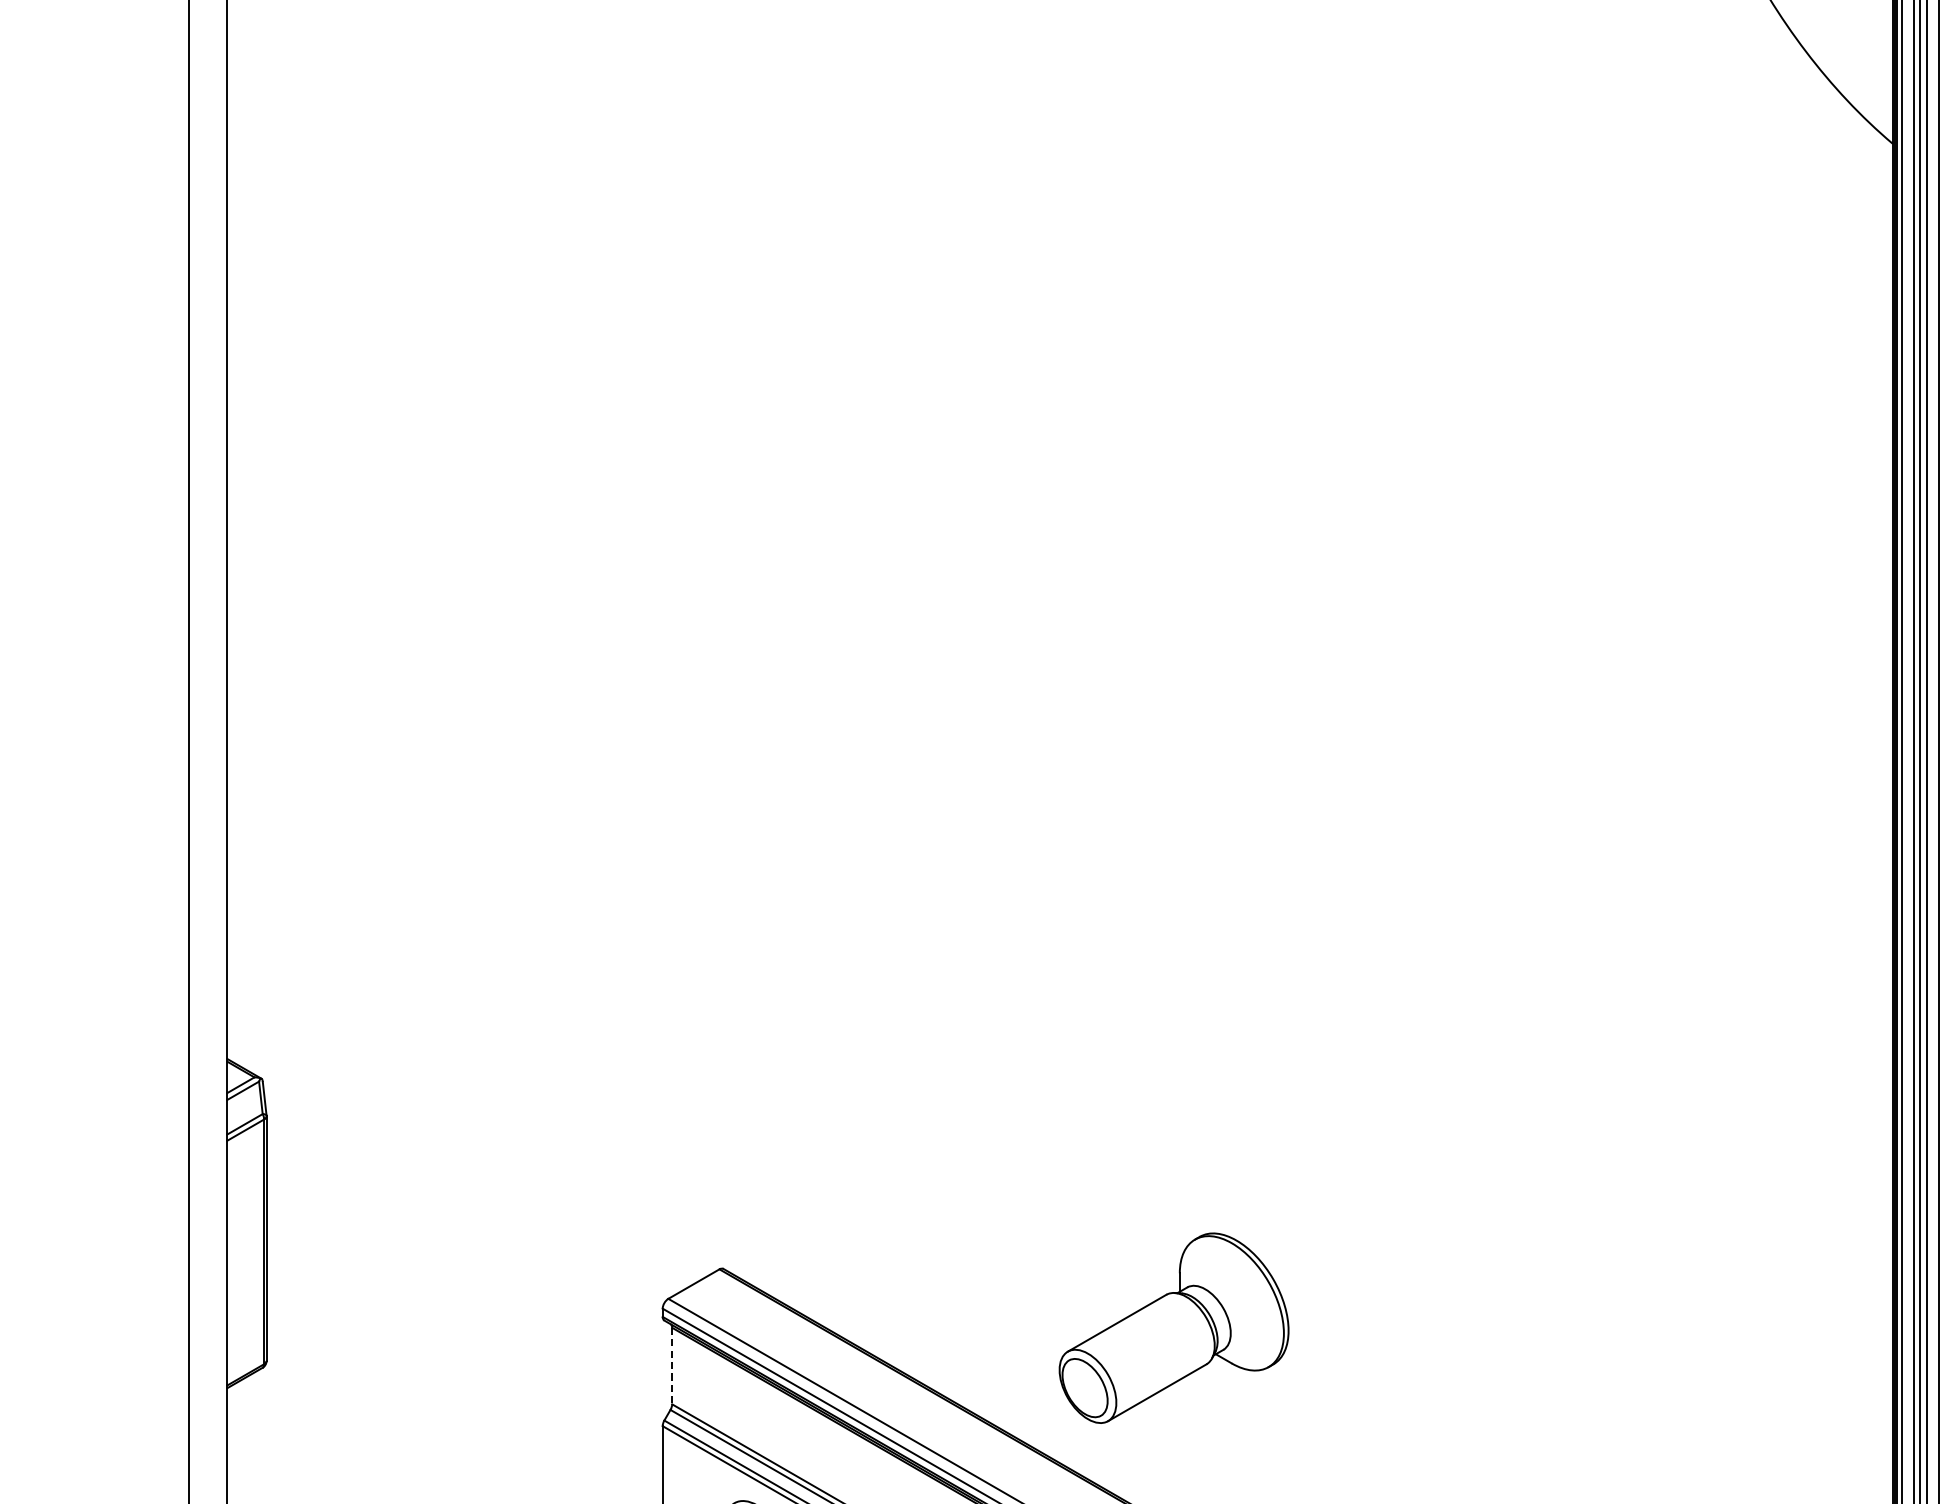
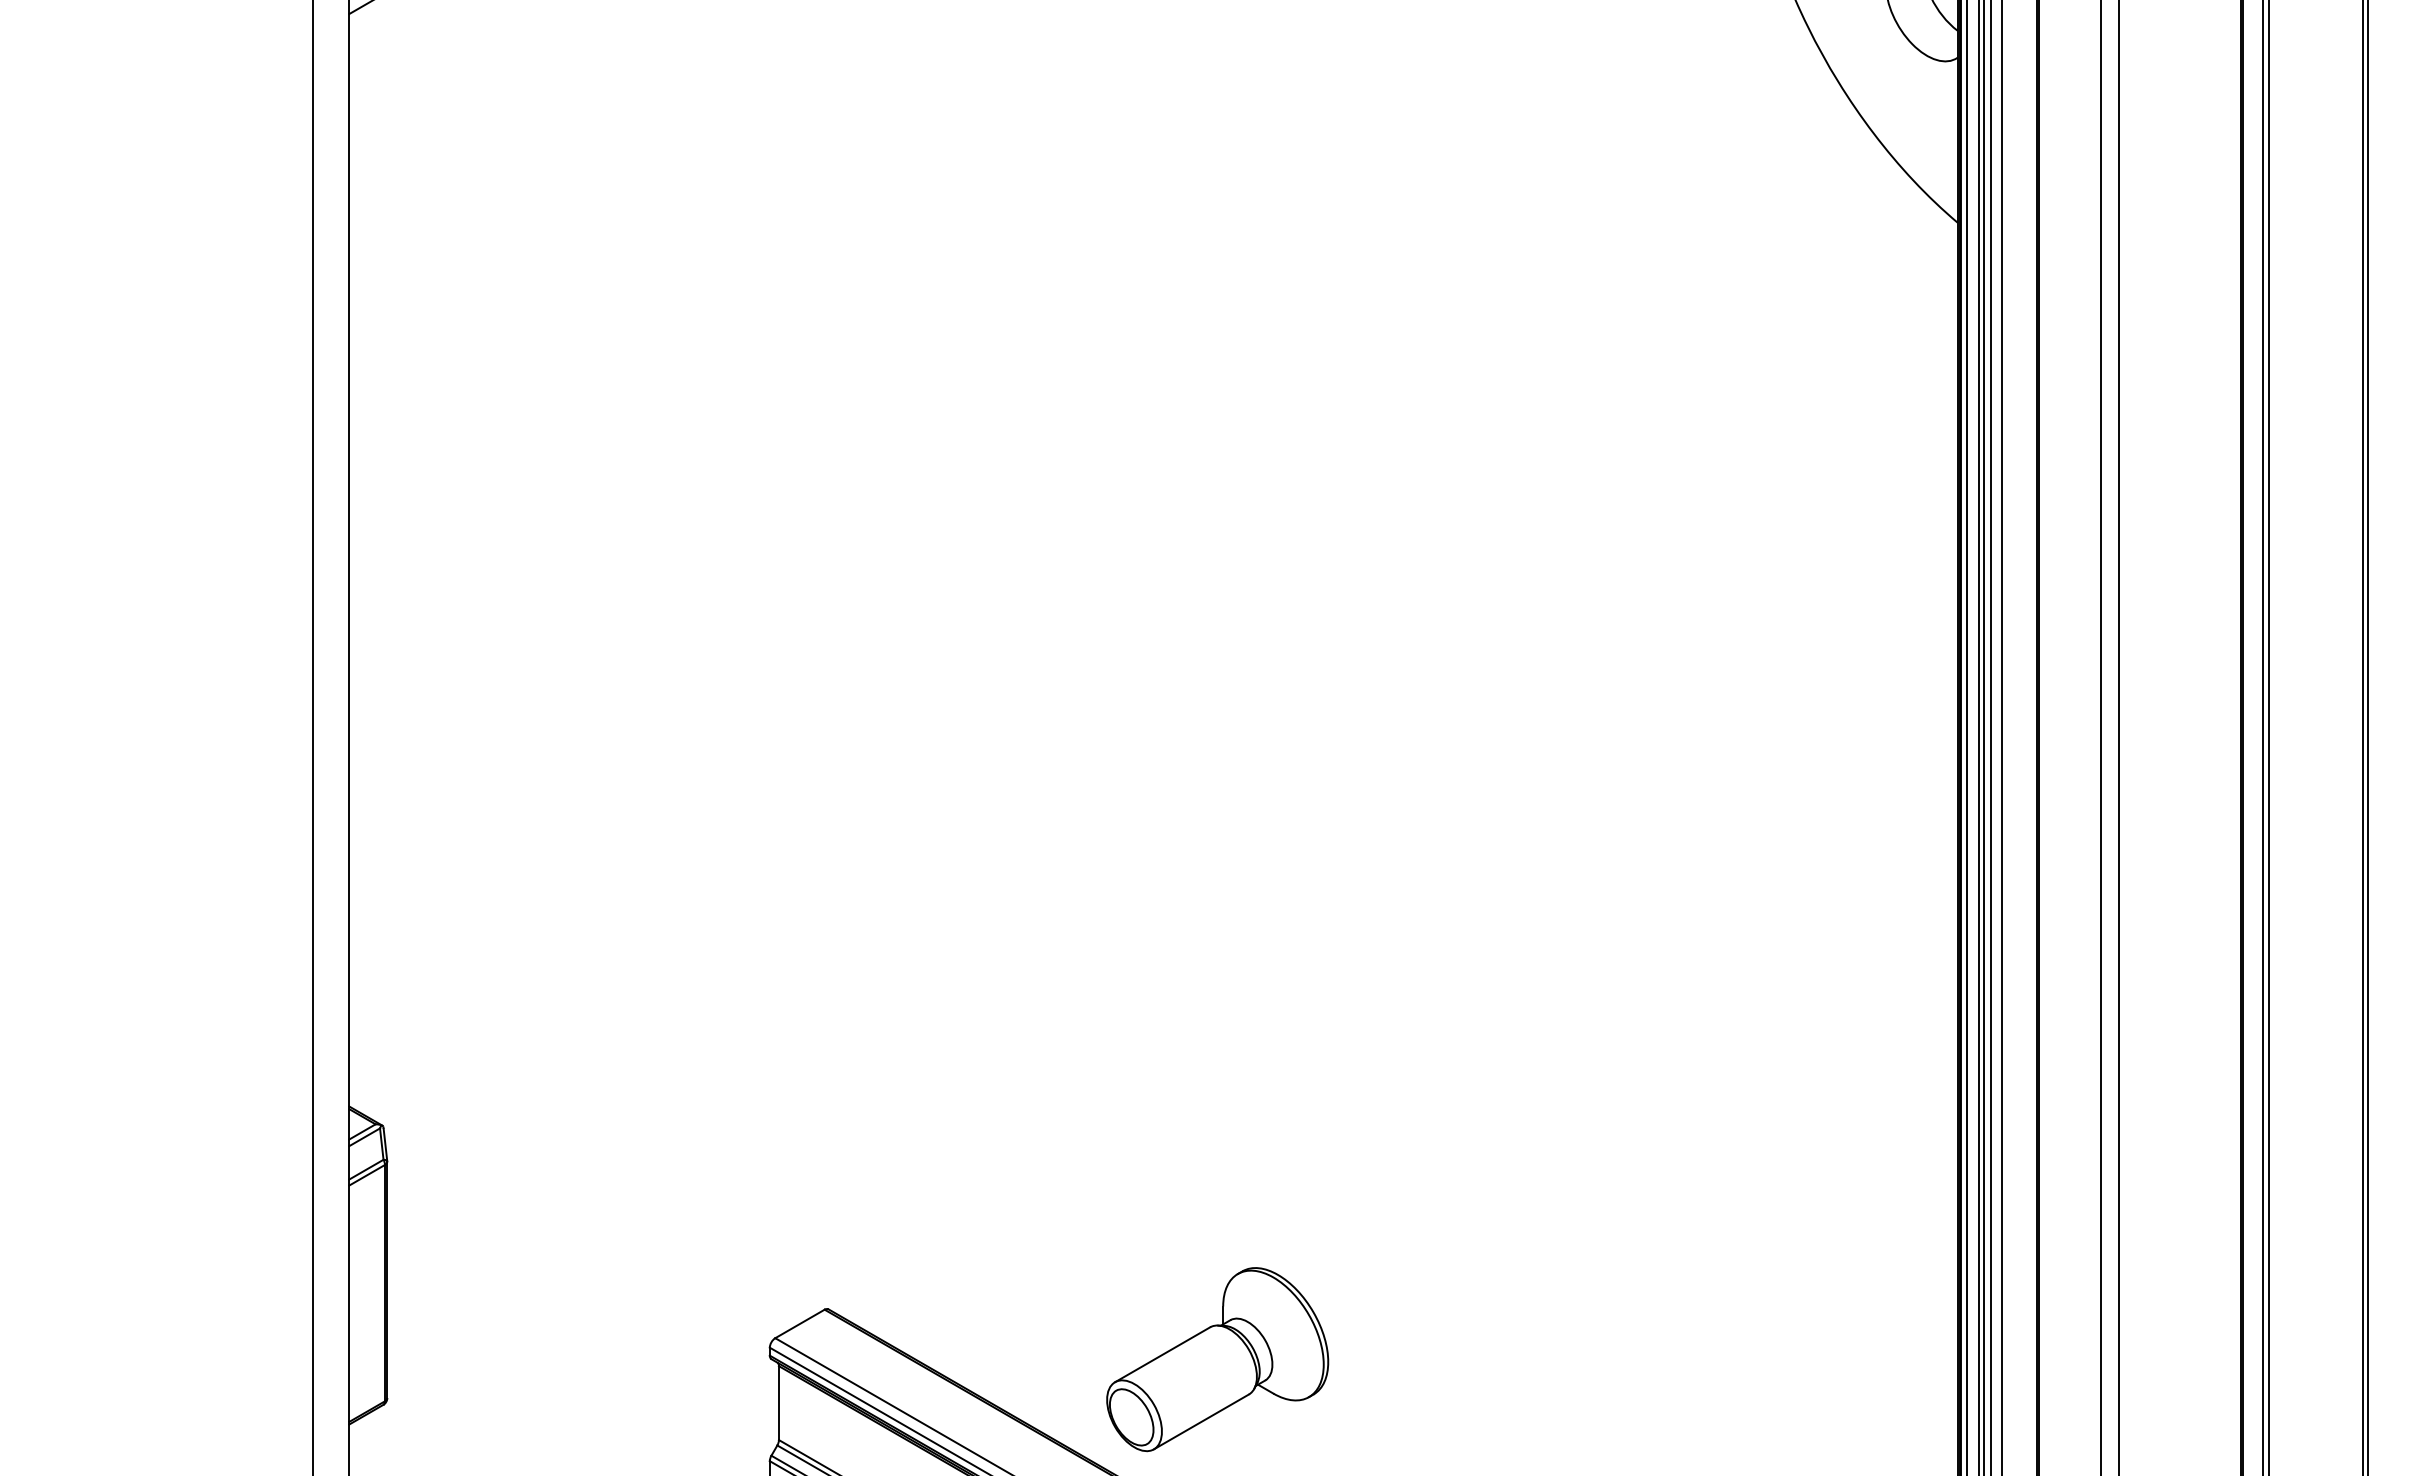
part: (1173, 1328) -> (1217, 1359), moved
line: (671, 1366) -> (778, 1403), dashed -> solid

